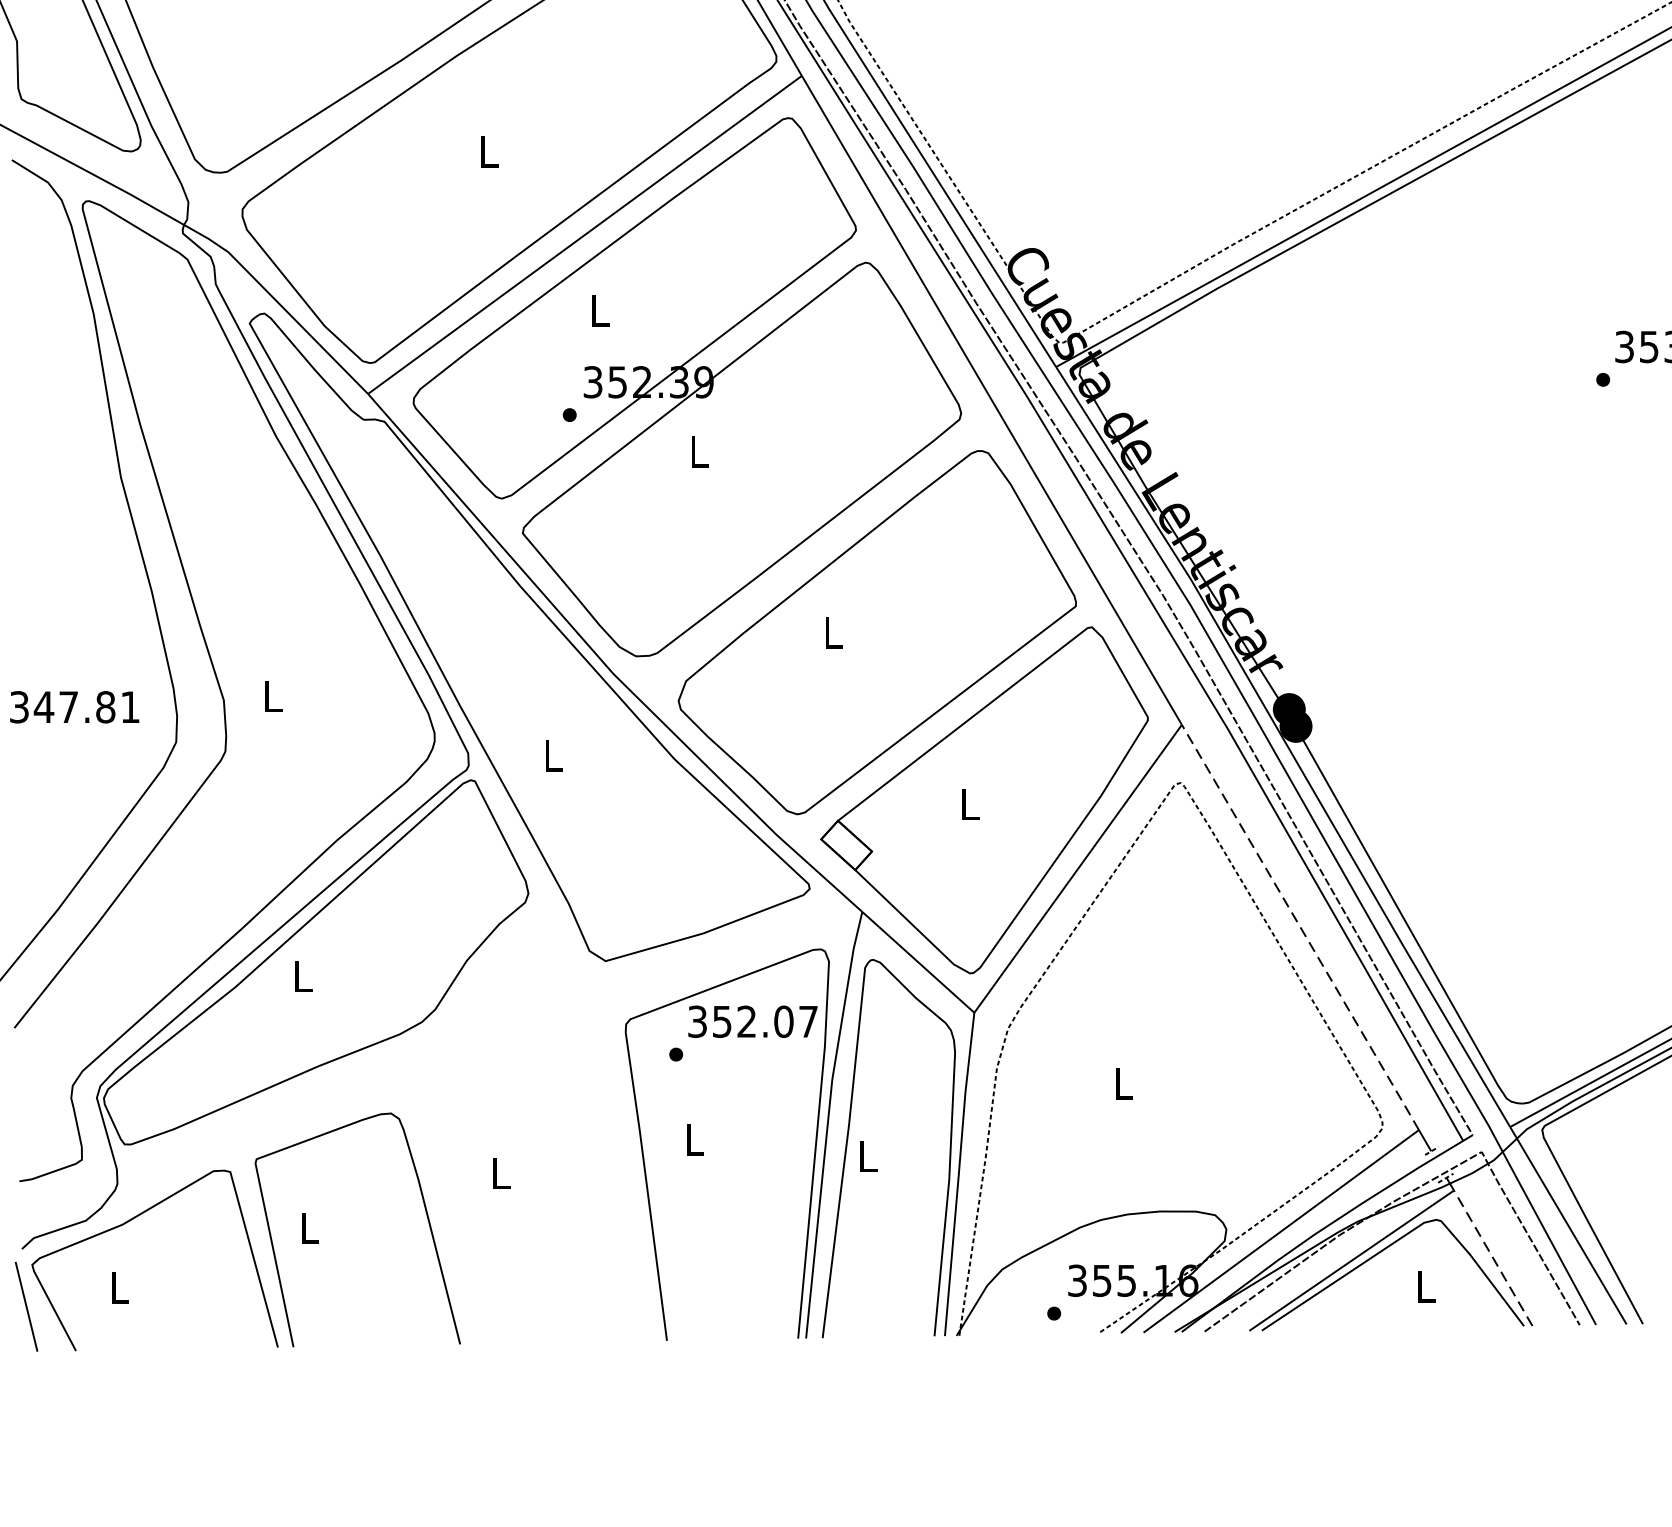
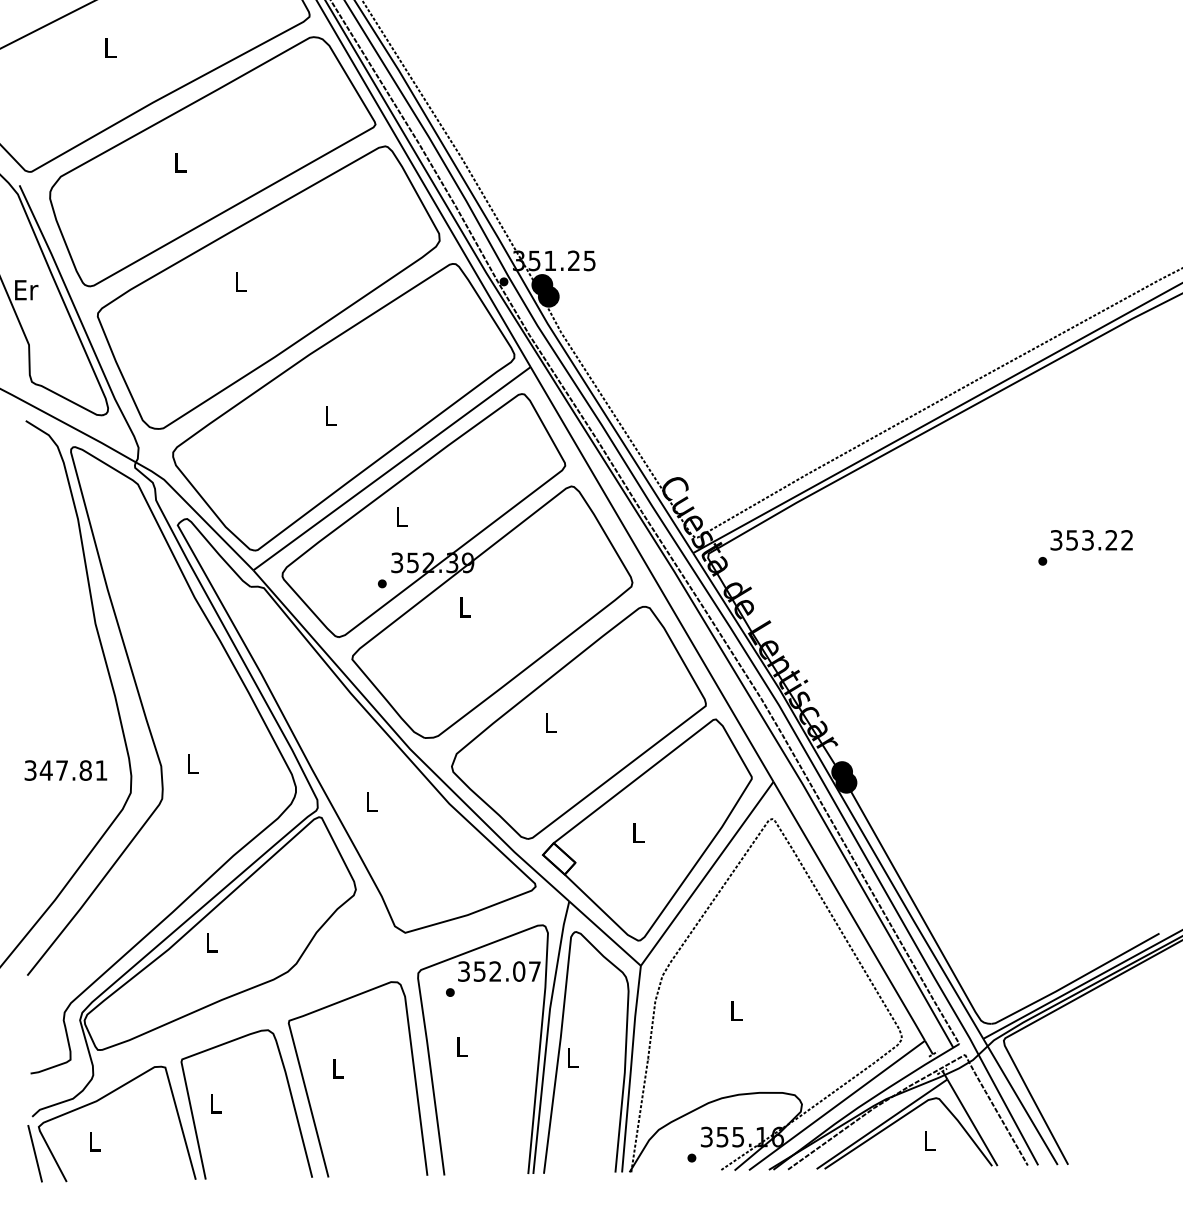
line: (1300, 927) -> (849, 911), dashed -> solid
curve: (454, 1214) -> (308, 1094), added
line: (1493, 1257) -> (972, 1122), dashed -> solid

